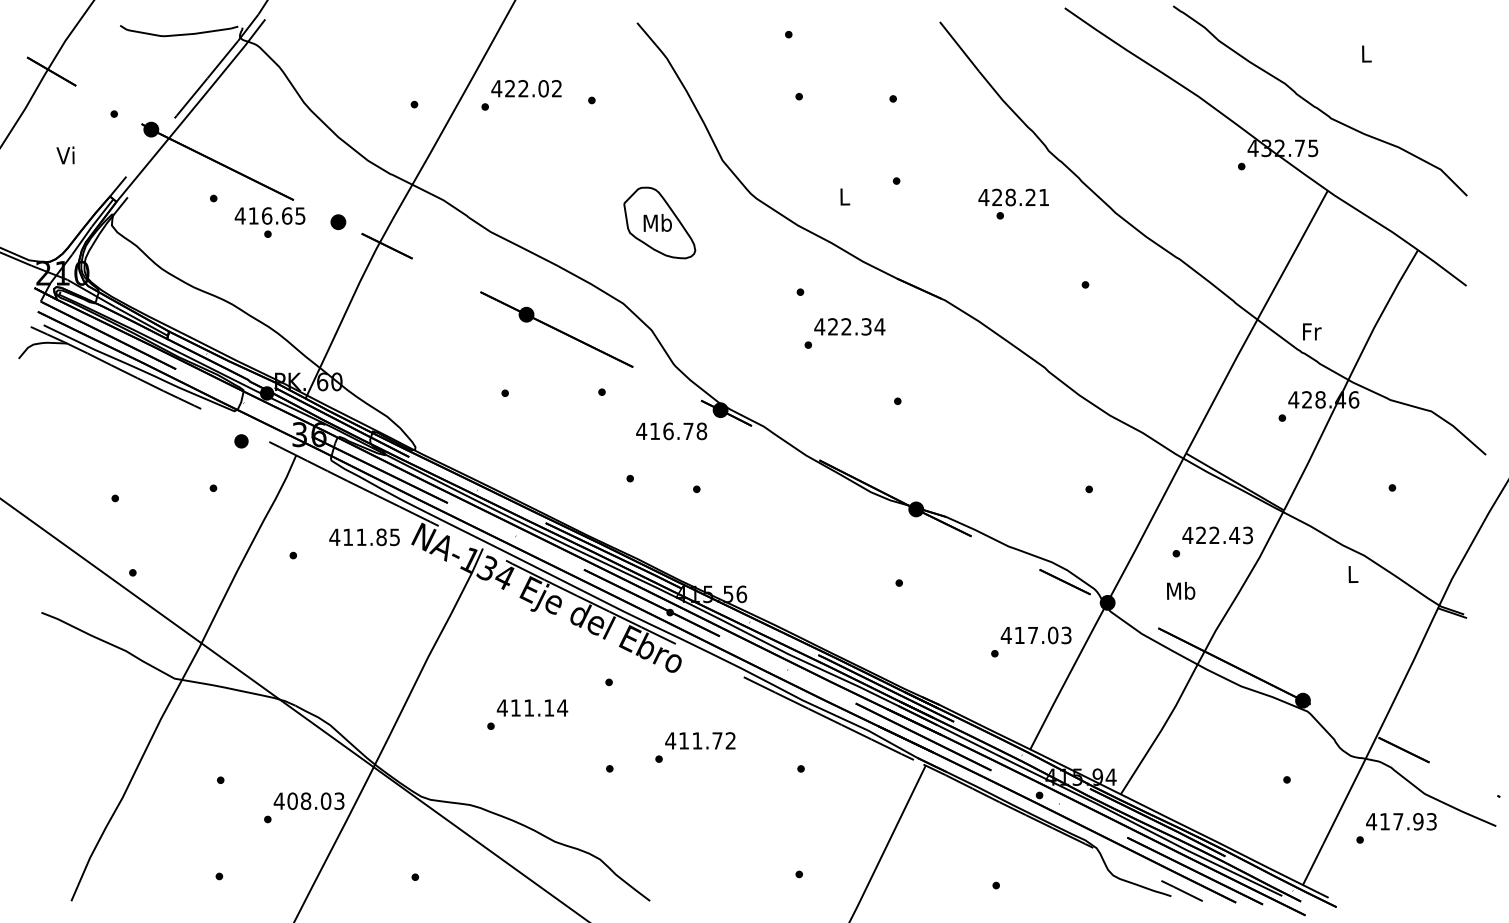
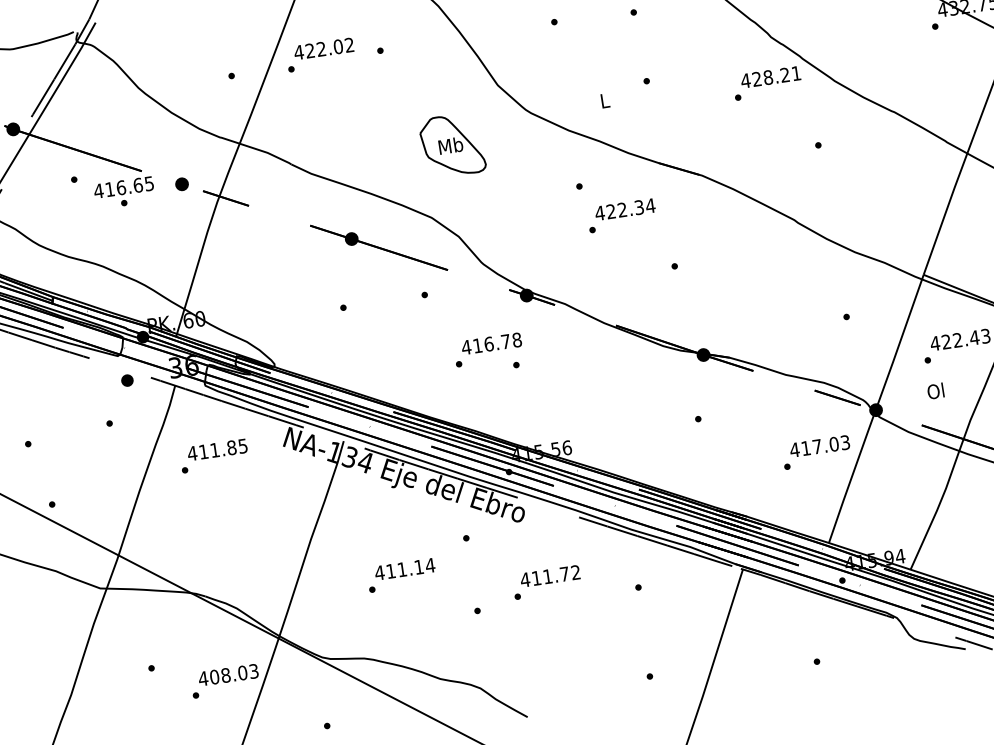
text: (1013, 197) -> (770, 77), moved
text: (671, 431) -> (491, 343), moved
text: (364, 537) -> (217, 450), moved
text: (1181, 590) -> (936, 390), Mb -> Ol

